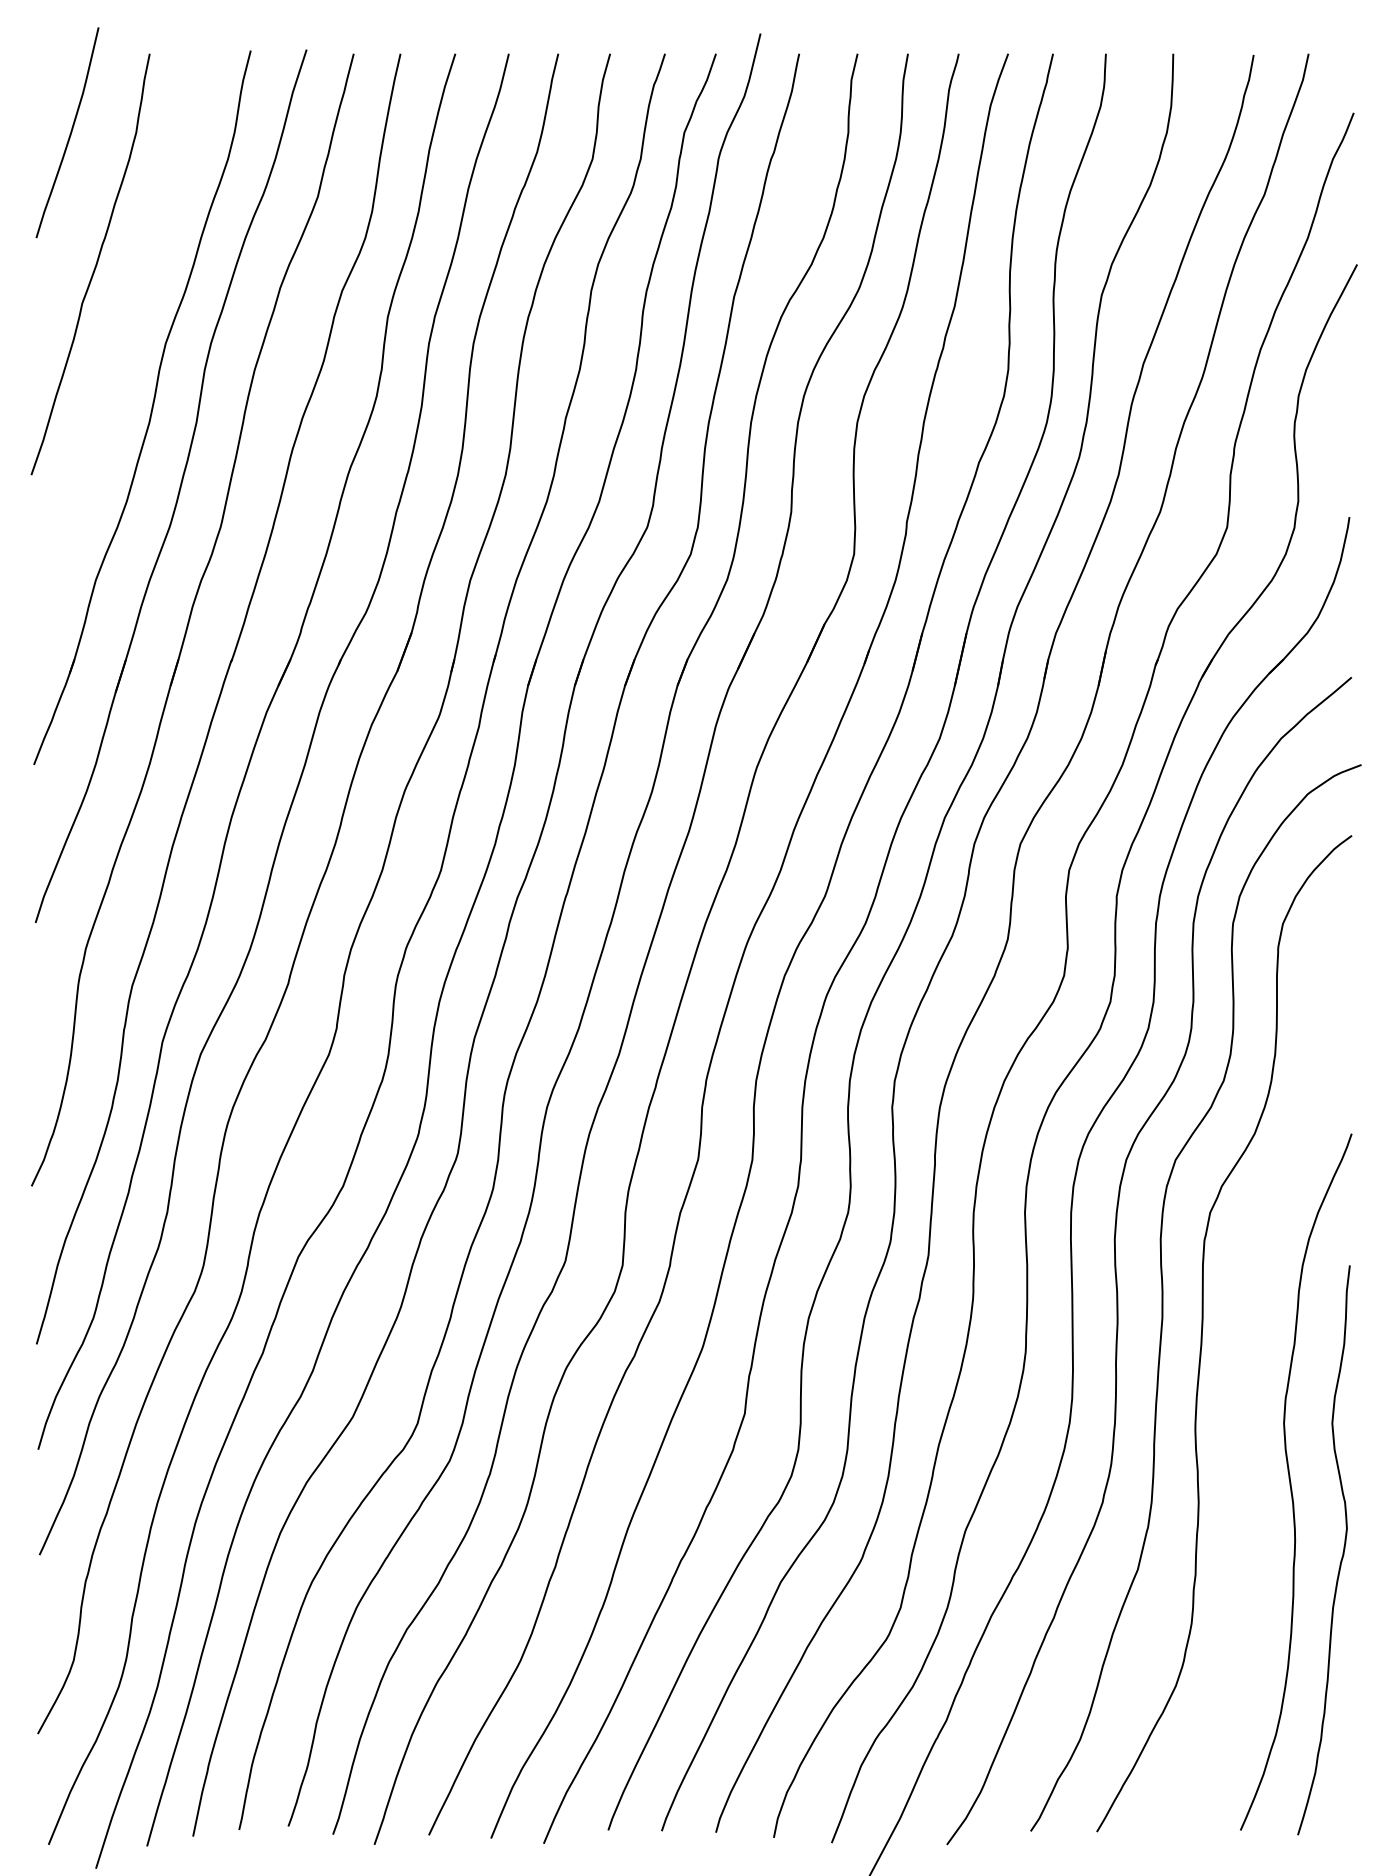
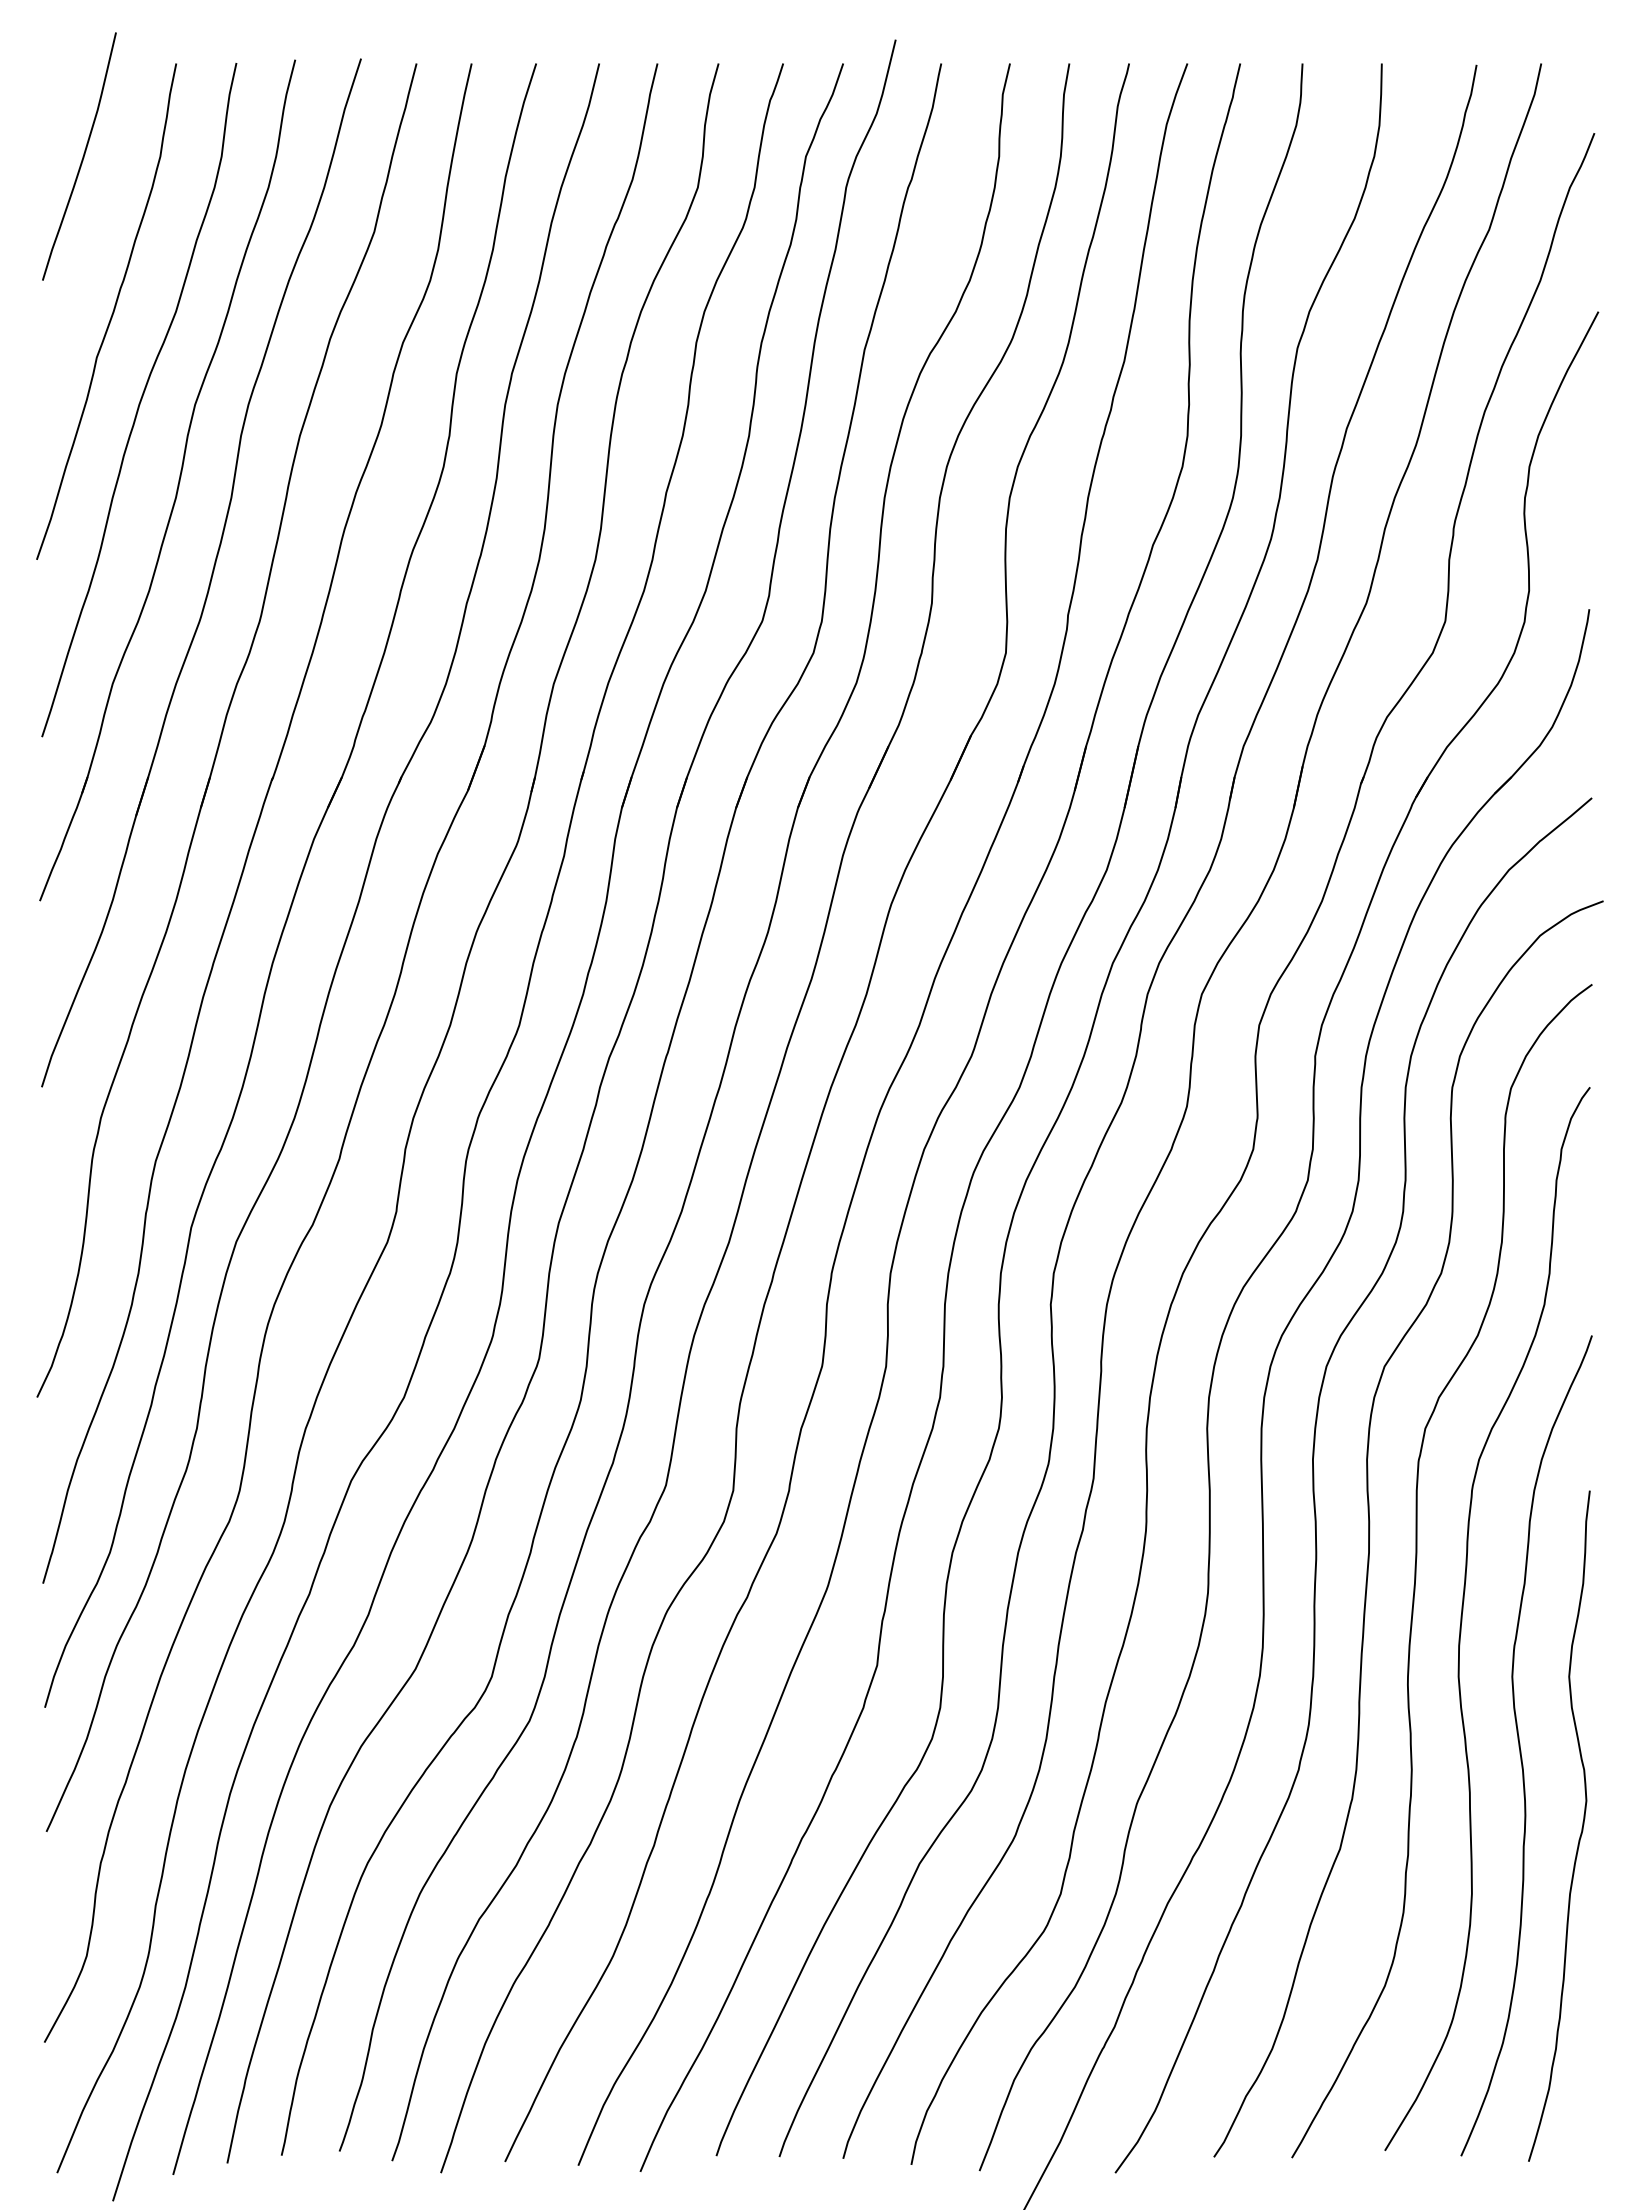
curve: (118, 339) -> (139, 400), added
curve: (1242, 1368) -> (1463, 1611), added

